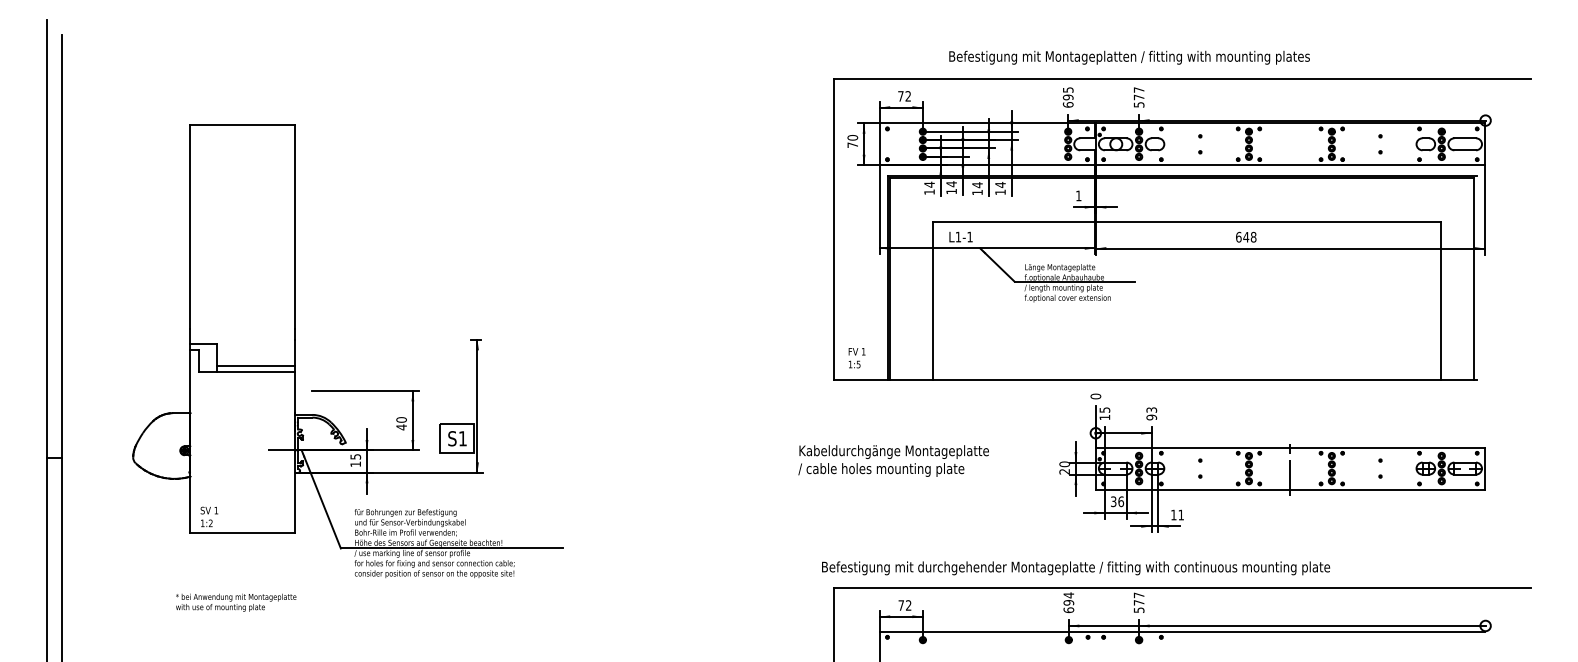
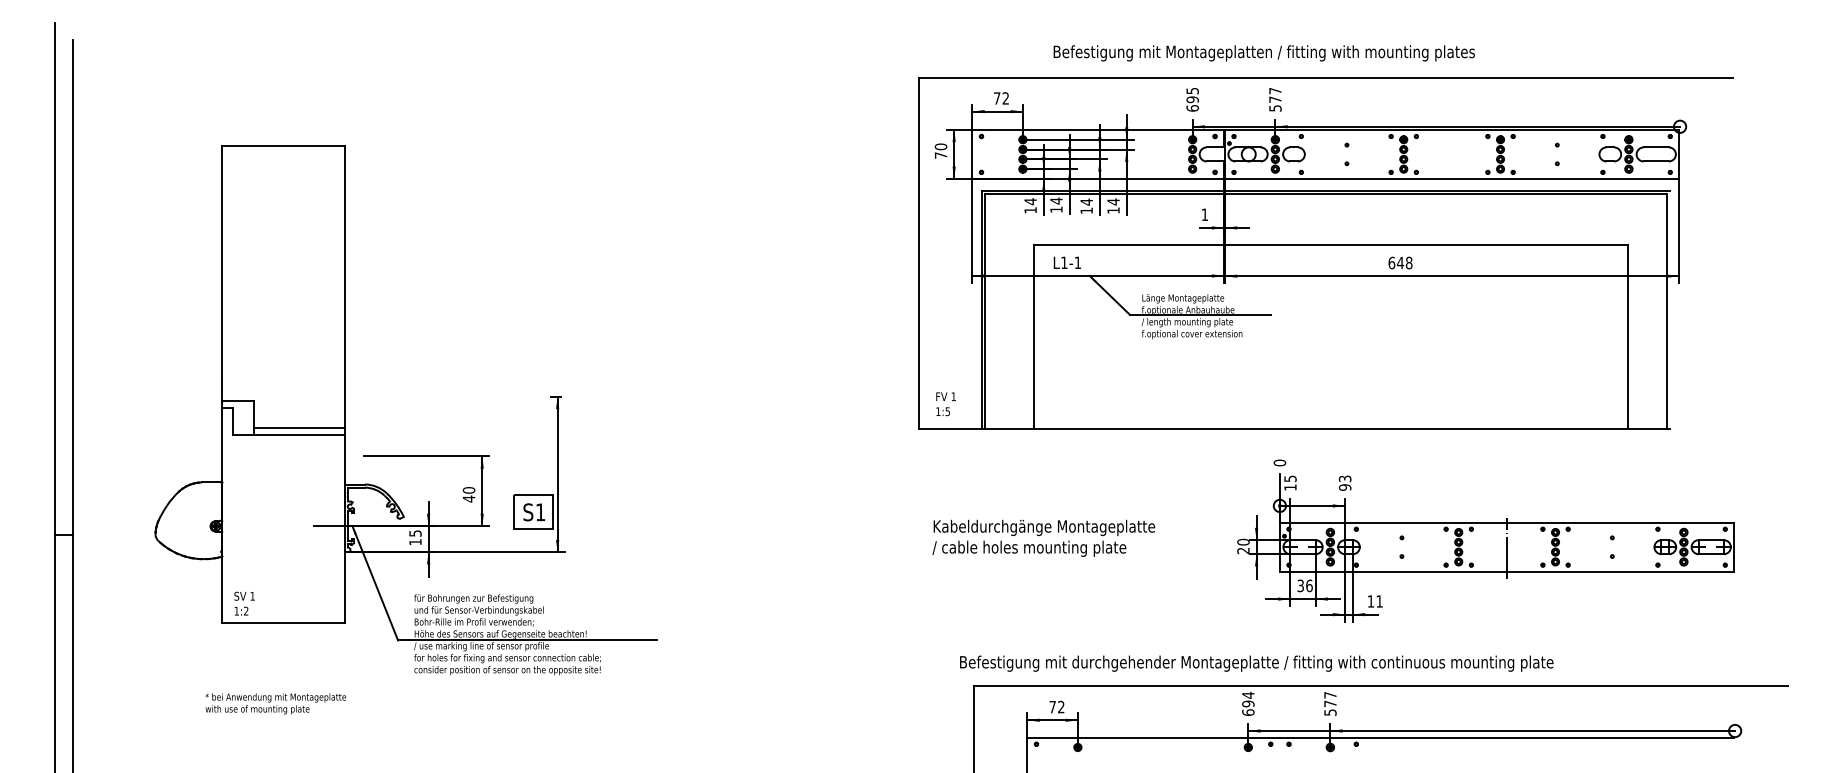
part: (1181, 215) -> (1325, 237), moved

